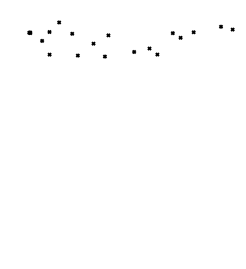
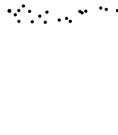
part: (182, 34) -> (82, 11), size x0.6

